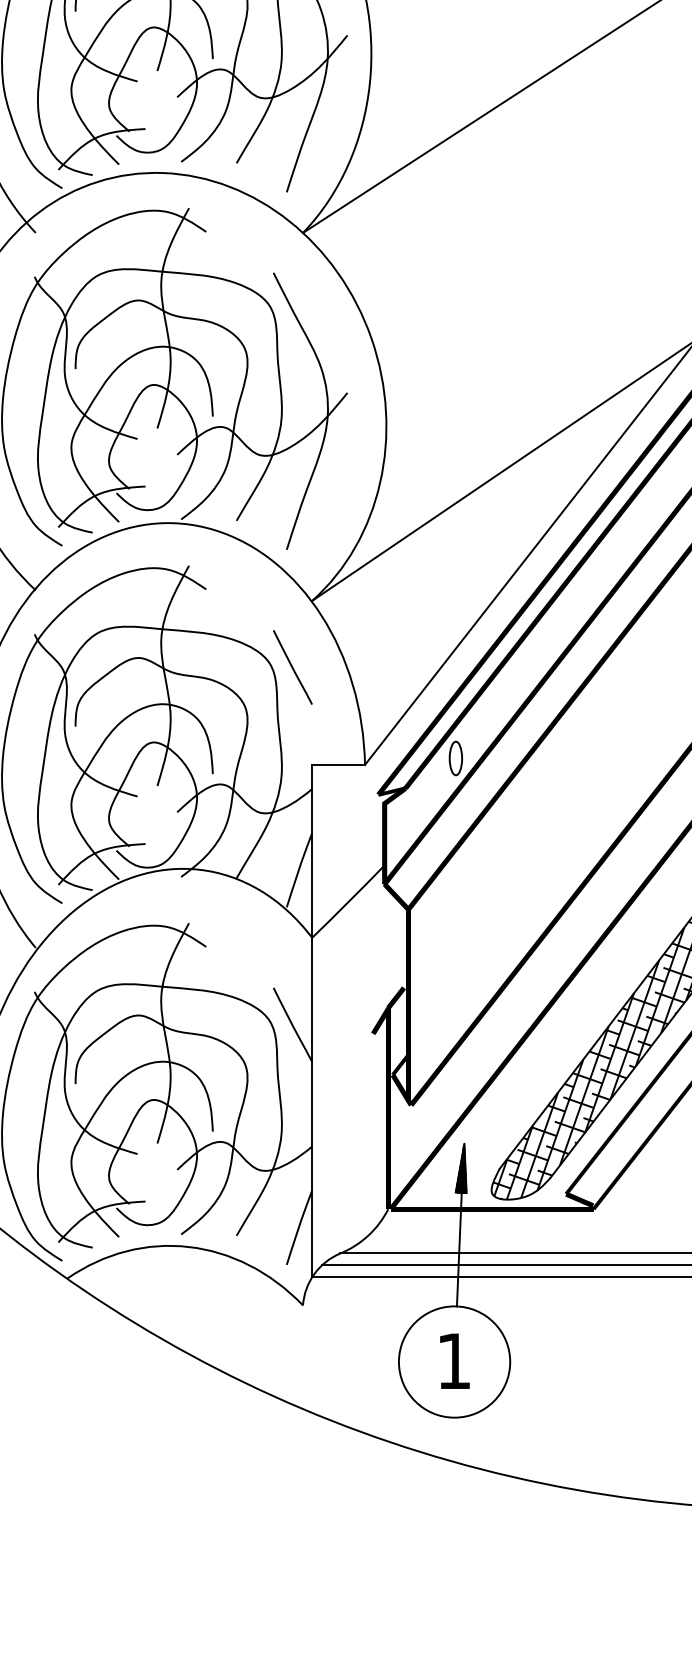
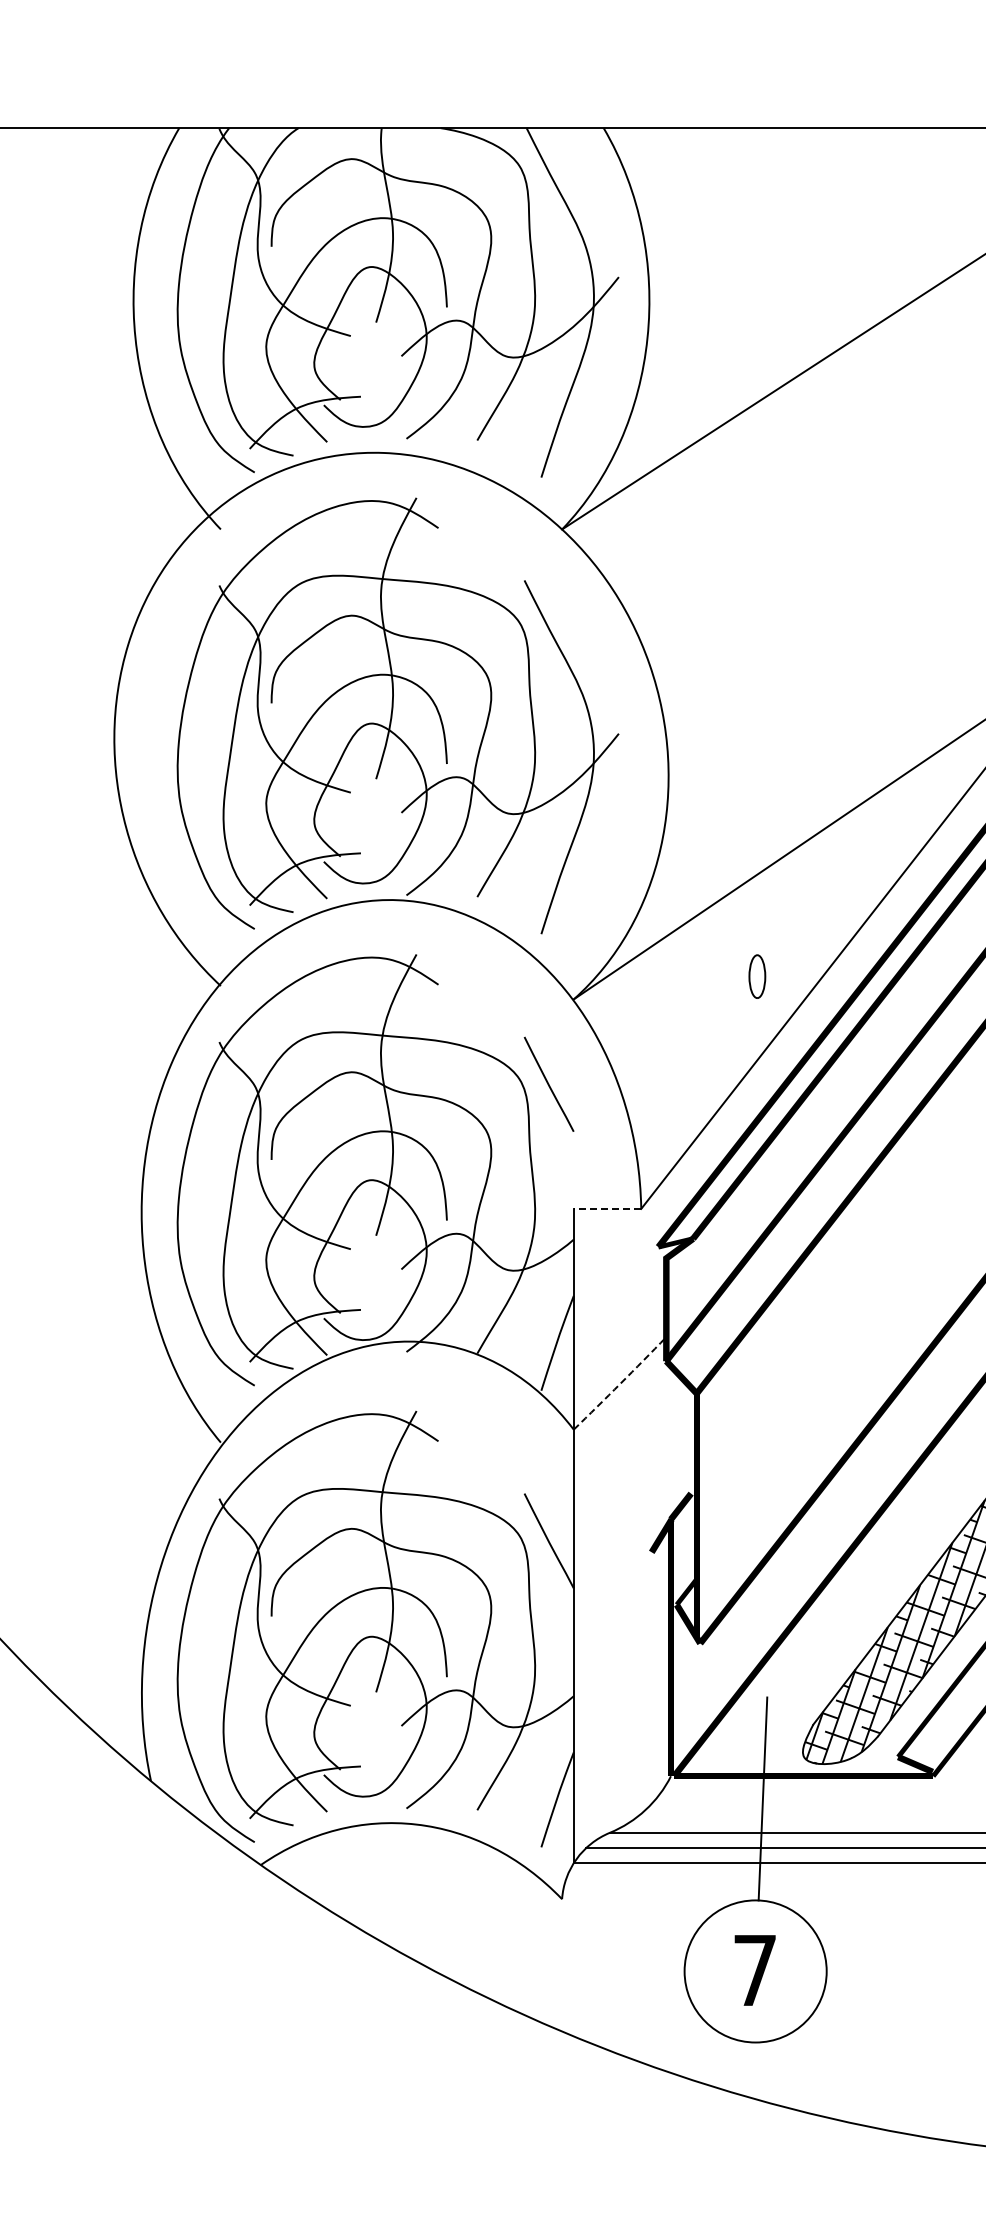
part: (456, 758) -> (757, 976), moved
line: (338, 764) -> (607, 1208), solid -> dashed
arc: (348, 901) -> (620, 1383), solid -> dashed
hatch: (460, 1167) -> (763, 1723), removed
text: (453, 1361) -> (754, 1970), 1 -> 7

